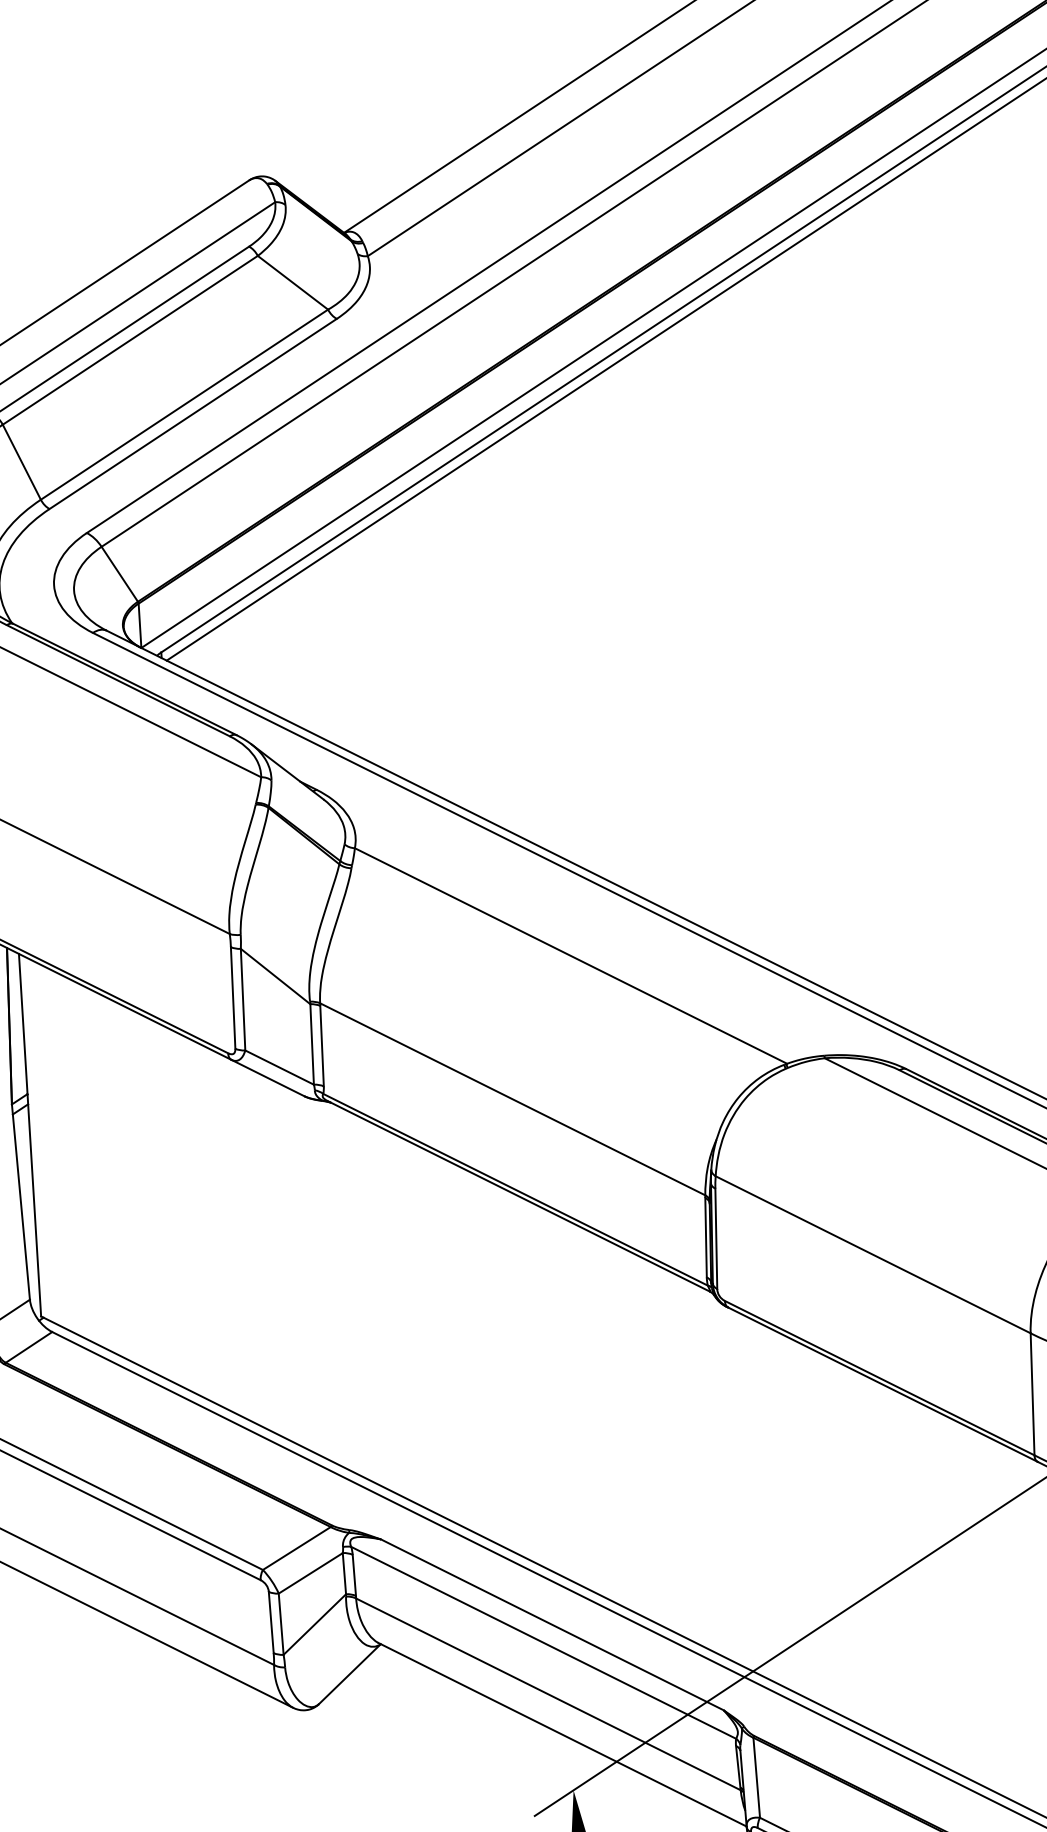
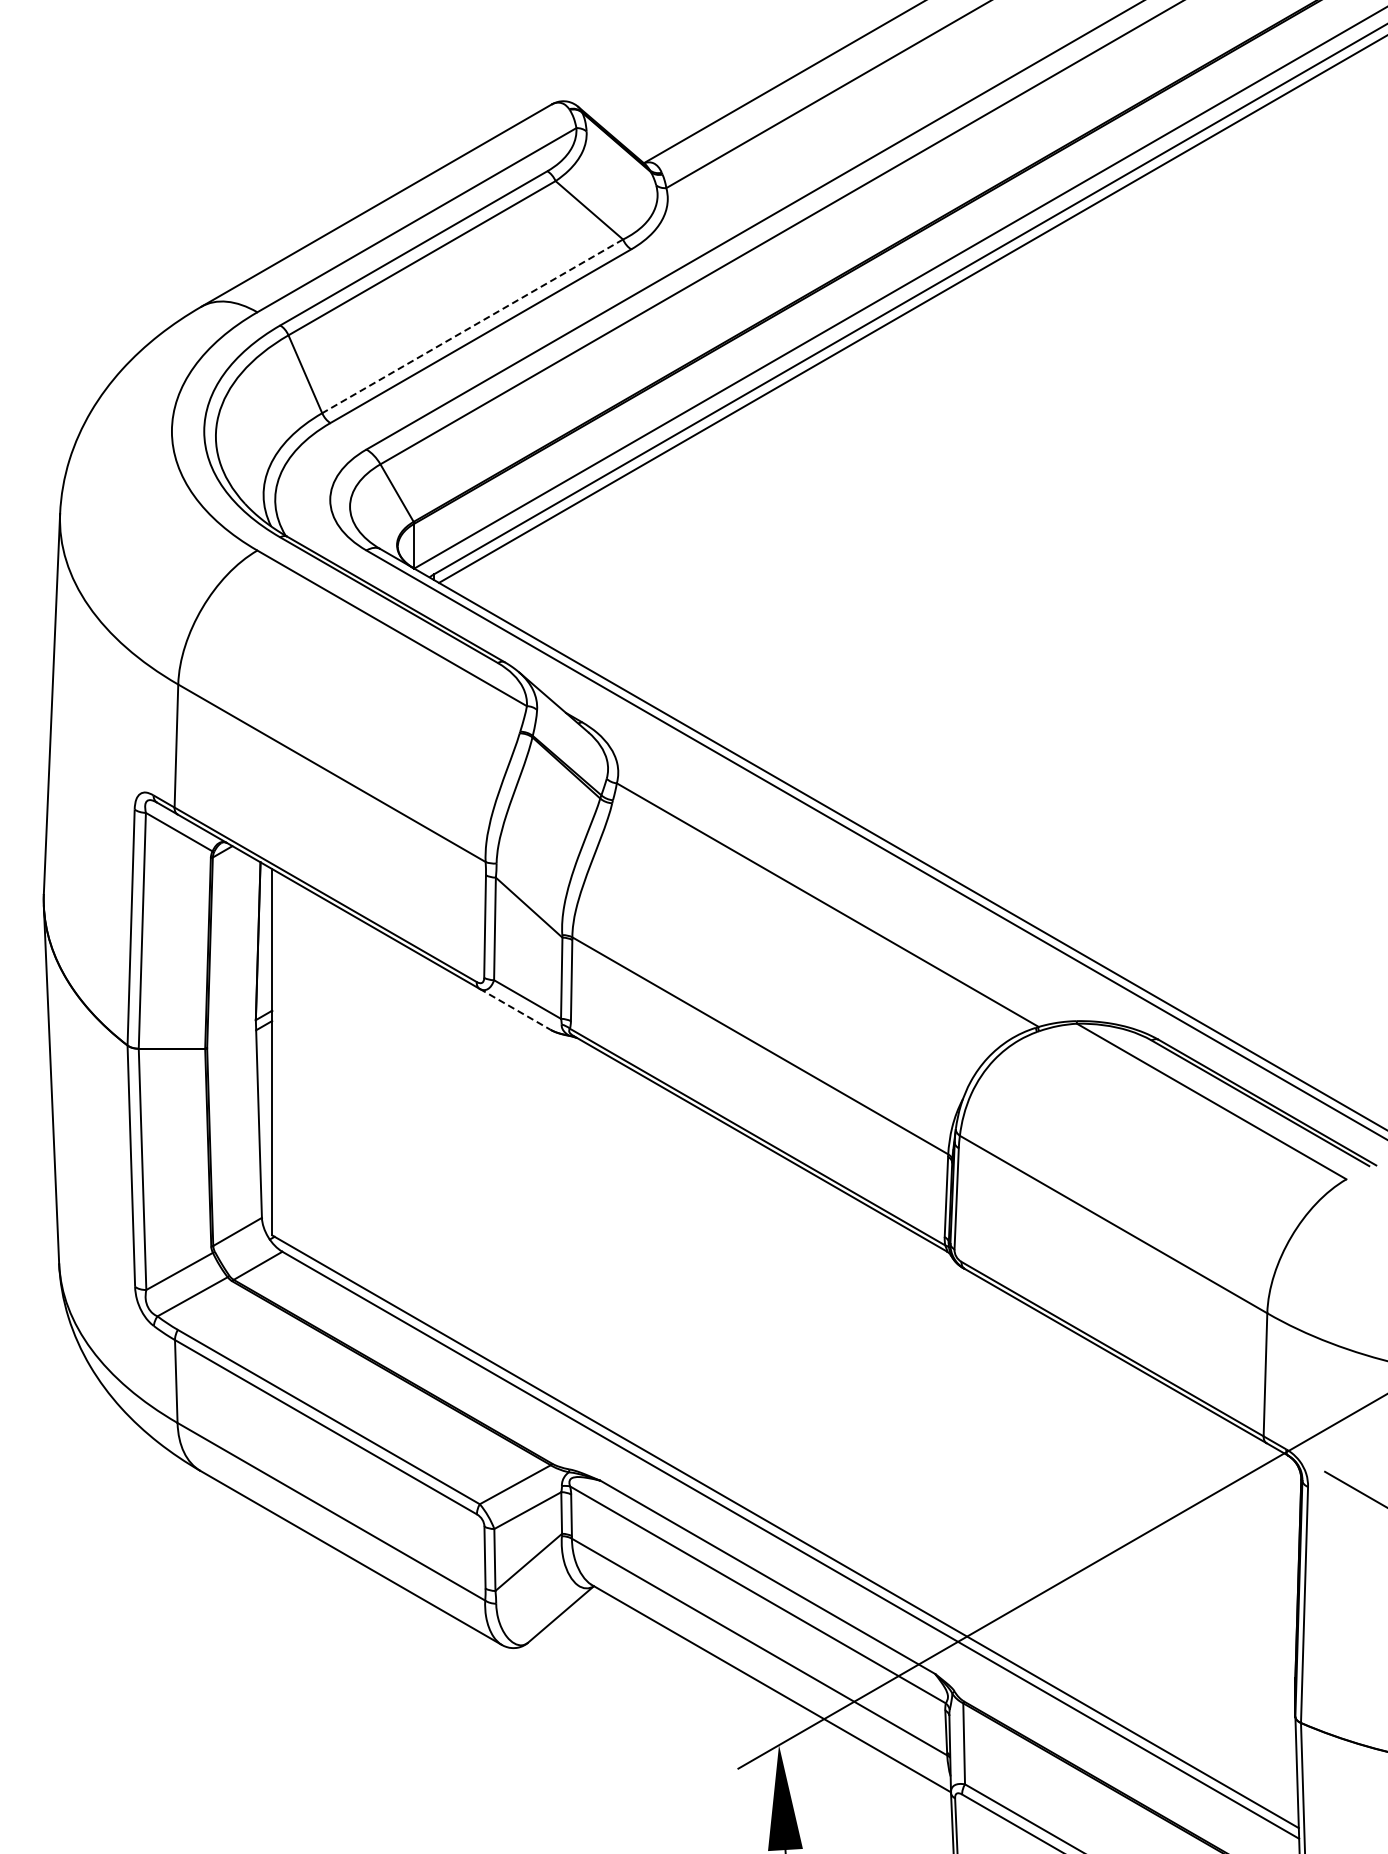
line: (184, 404) -> (472, 326), solid -> dashed
line: (268, 1078) -> (515, 1009), solid -> dashed

